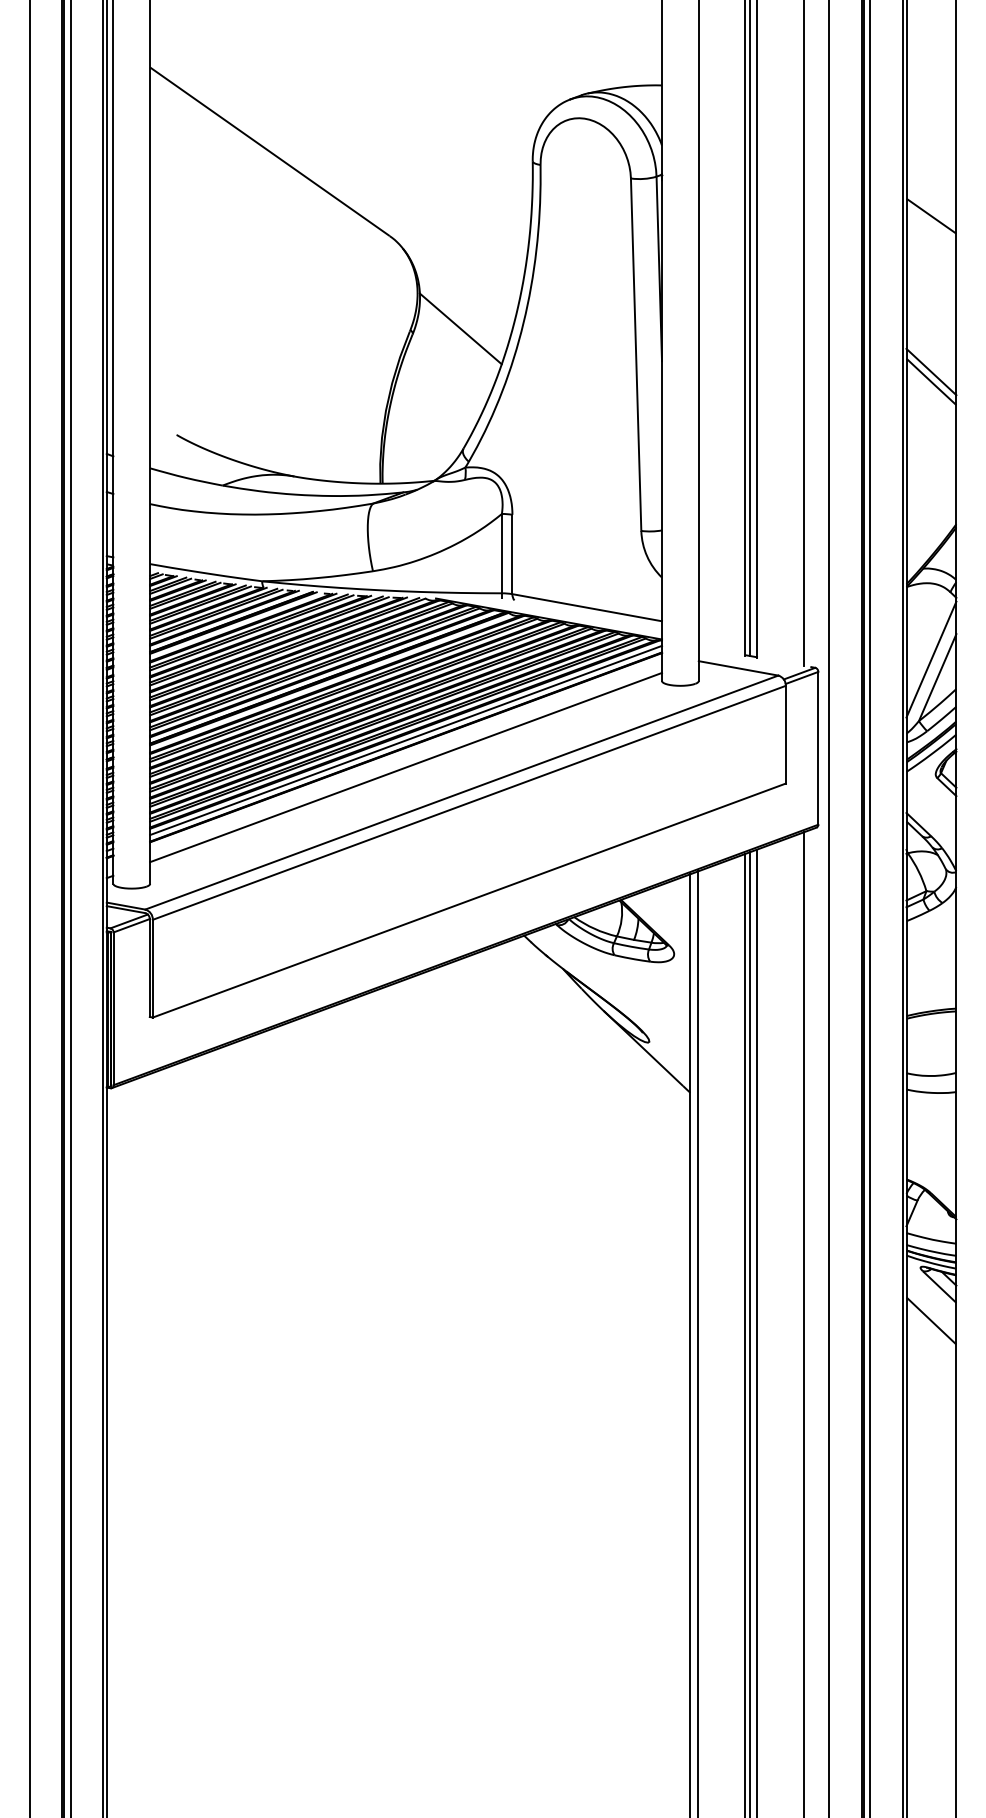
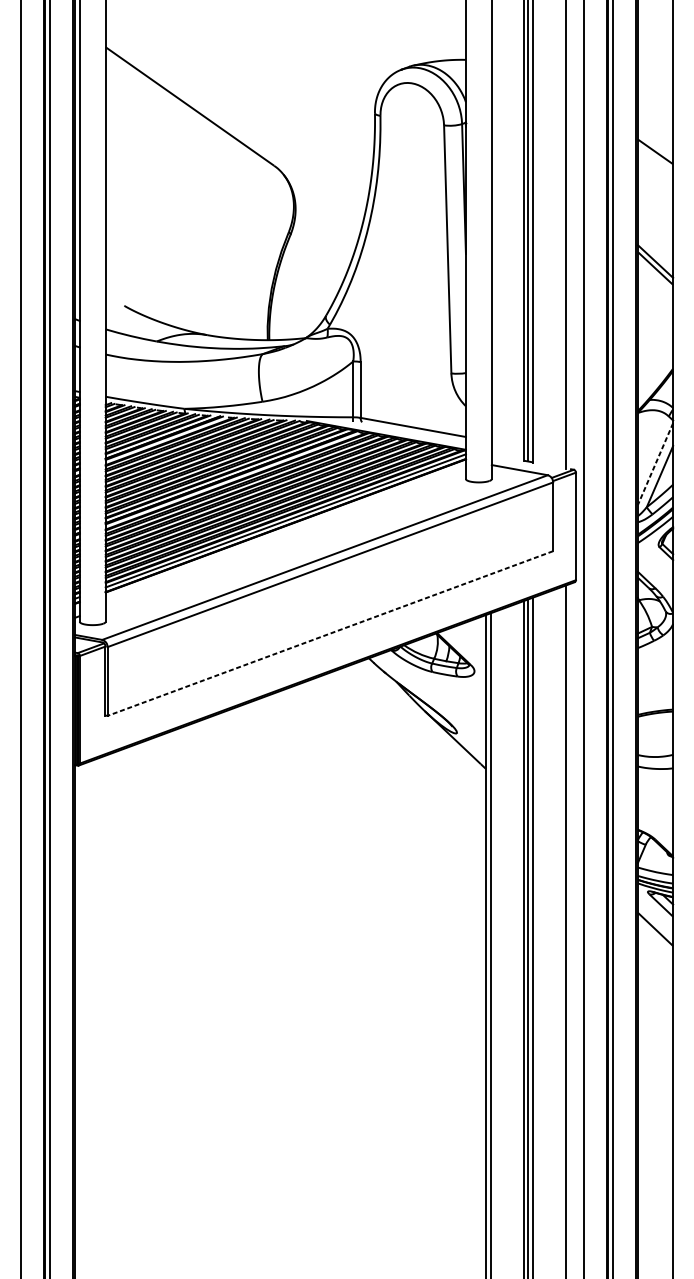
line: (460, 328) -> (324, 230), removed
line: (931, 660) -> (655, 464), solid -> dashed
line: (406, 767) -> (286, 539), removed
line: (468, 900) -> (329, 633), solid -> dashed

